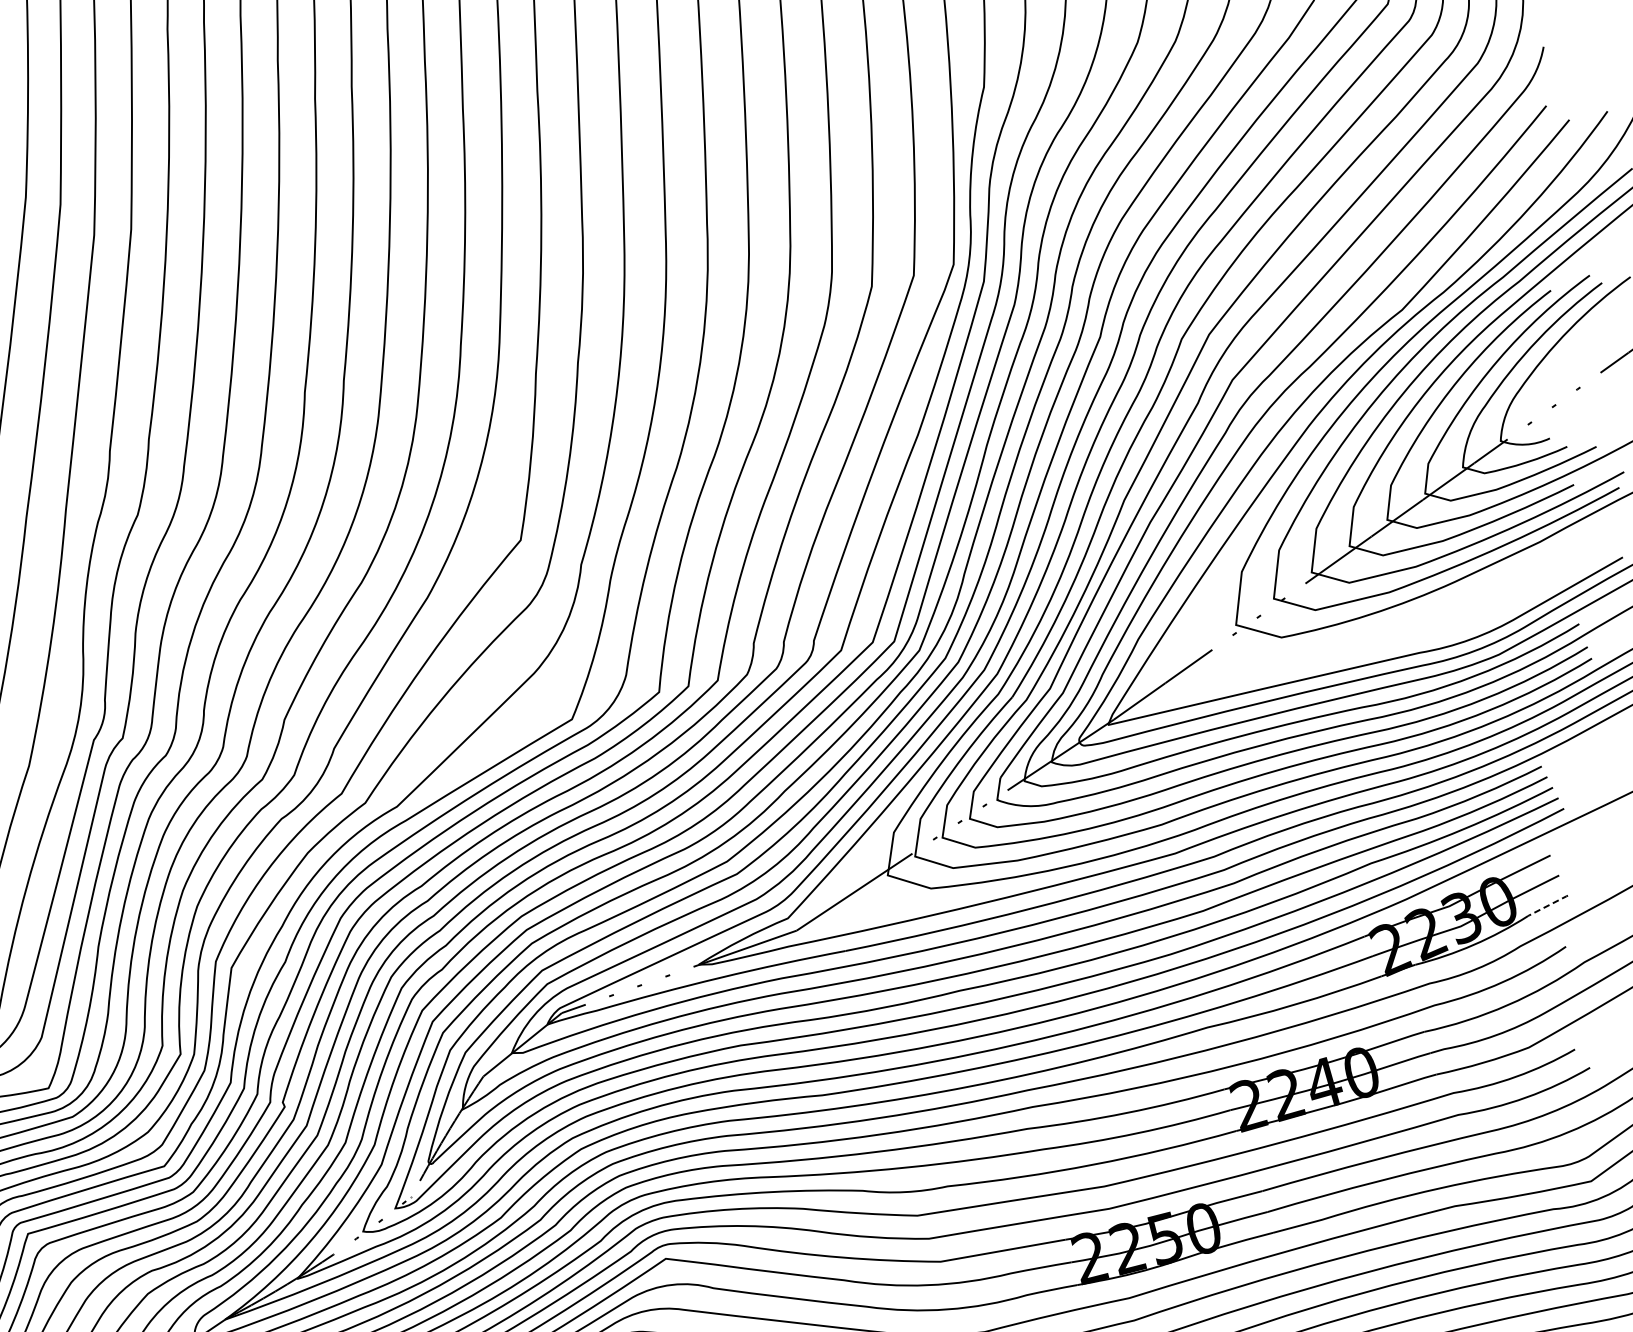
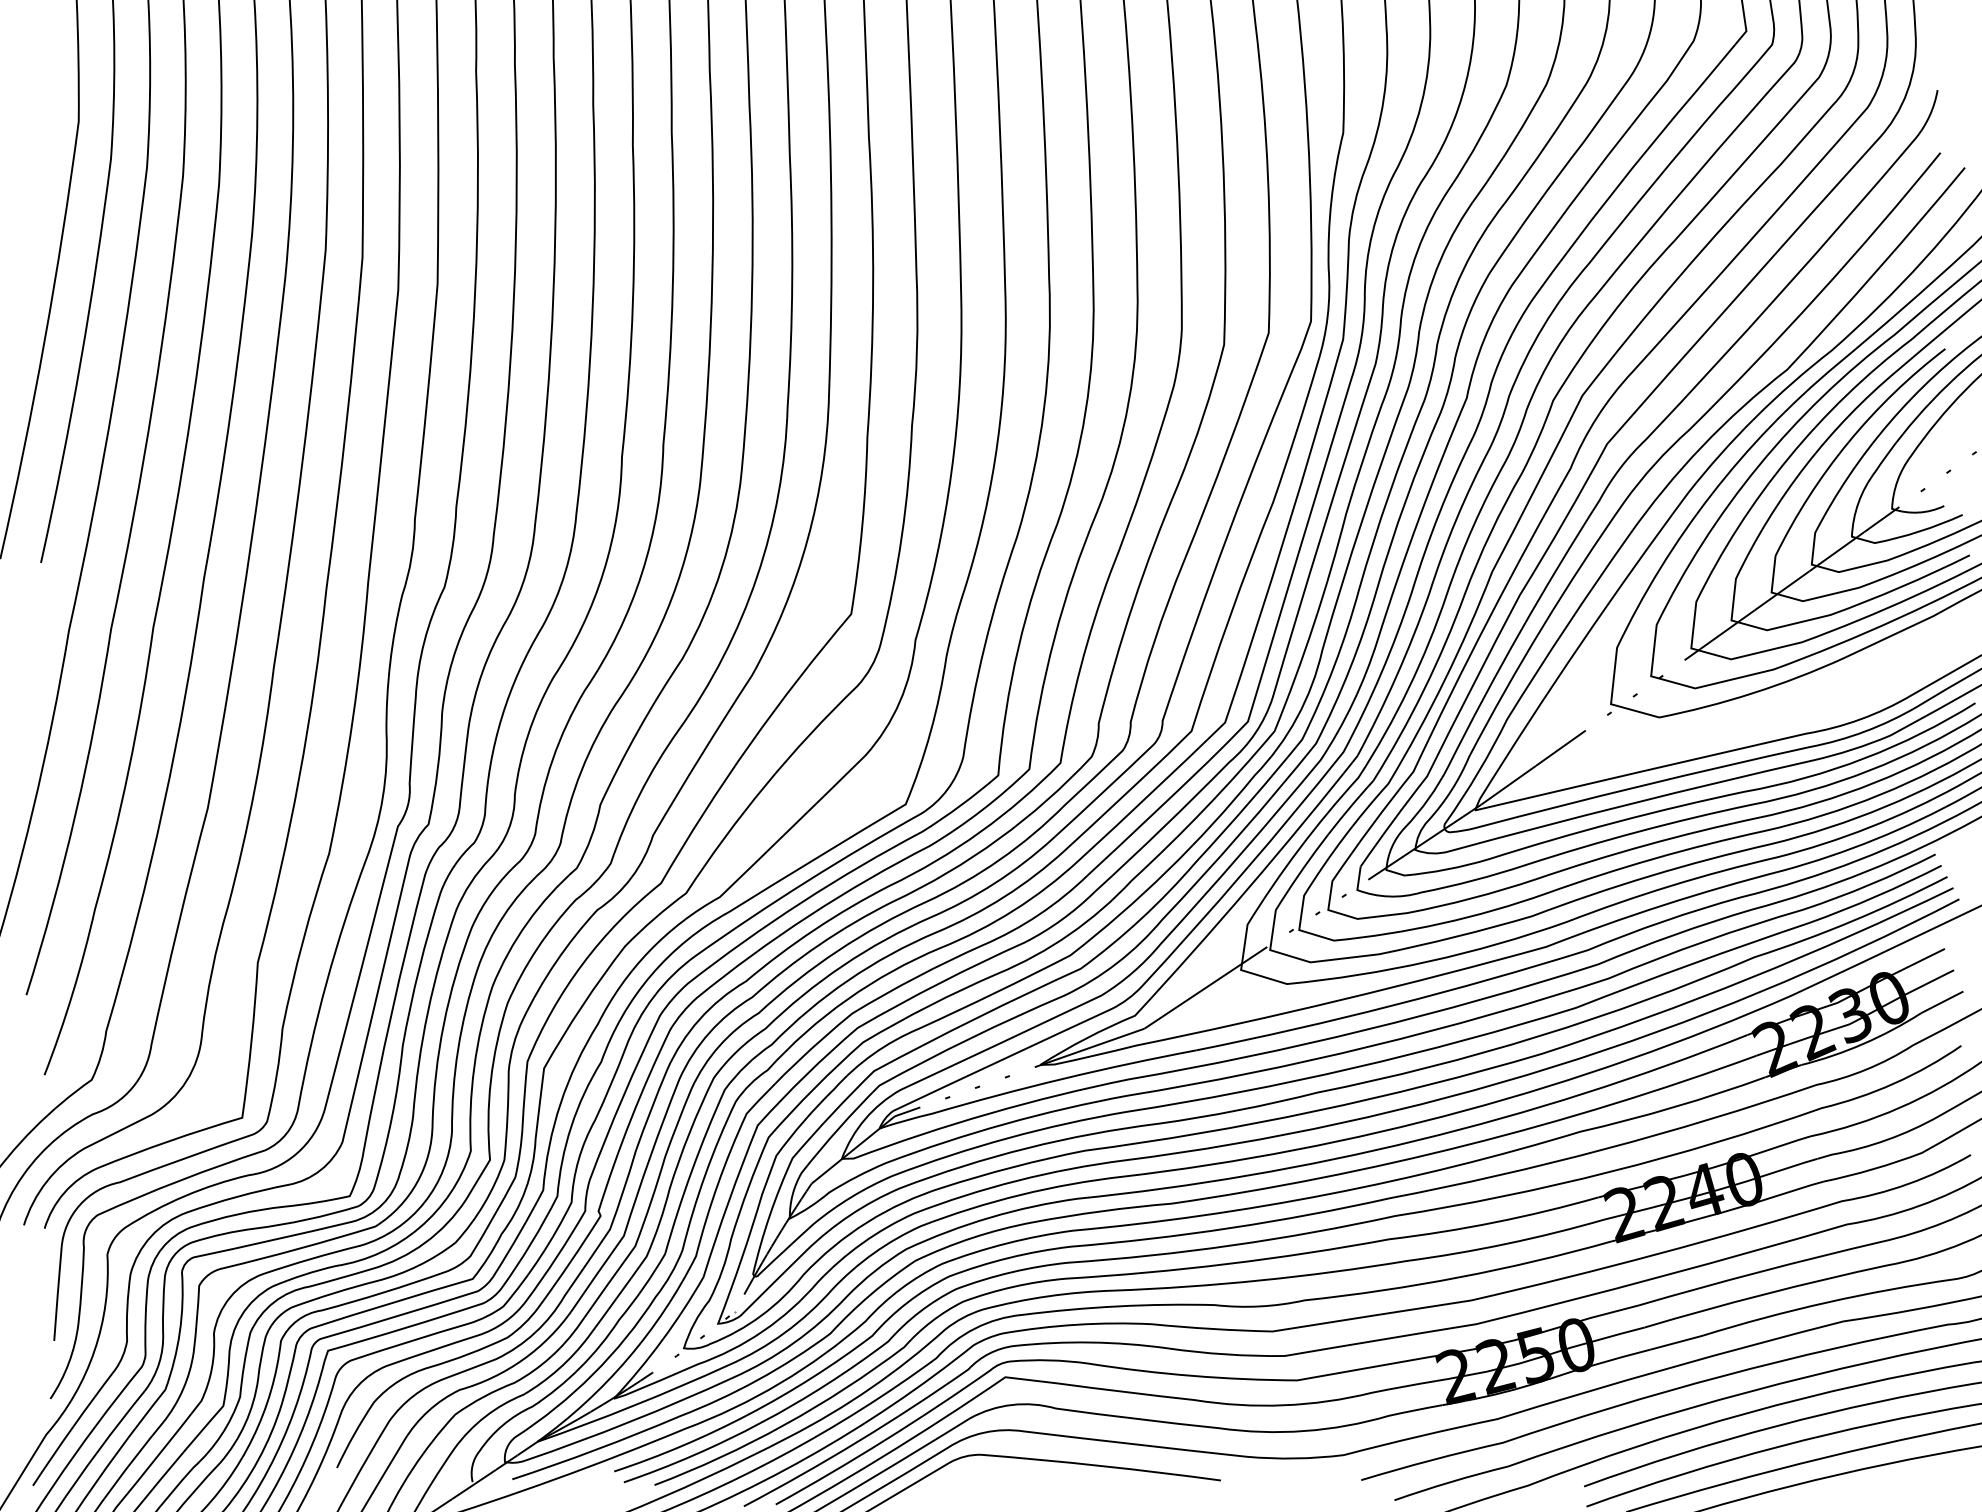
line: (1547, 905) -> (1941, 1002), dashed -> solid

